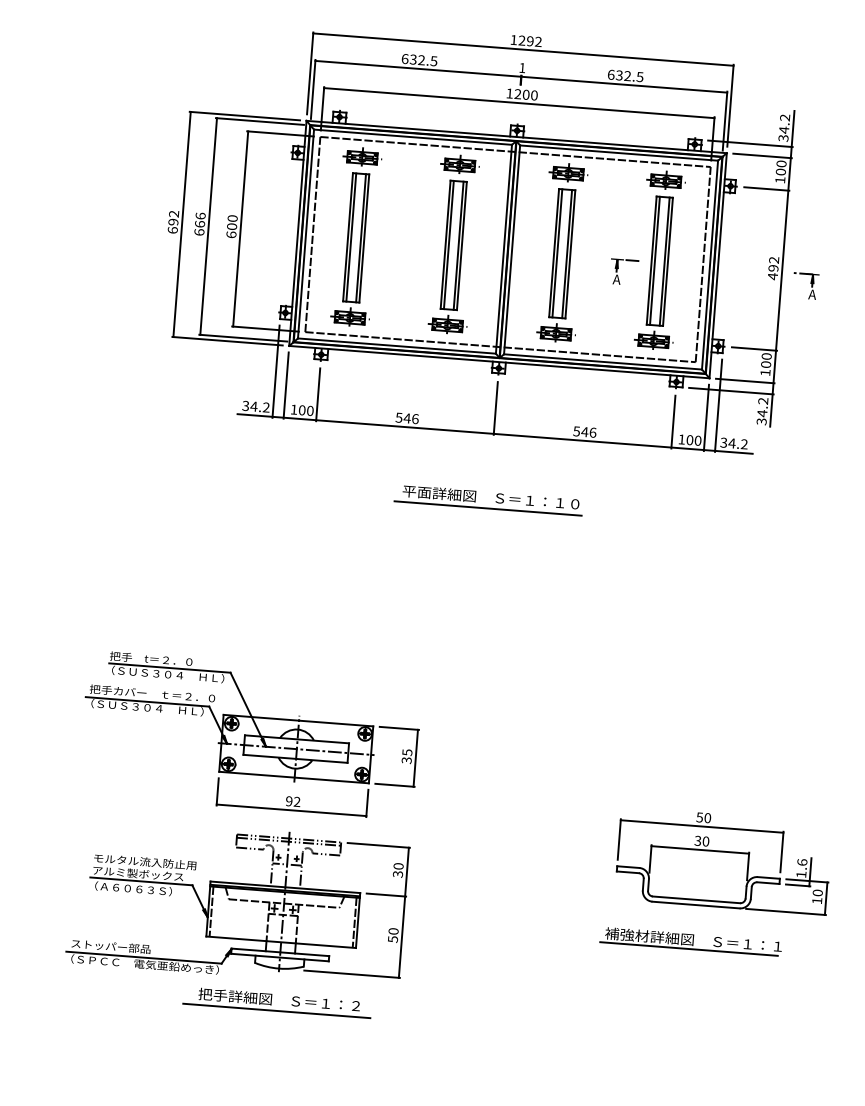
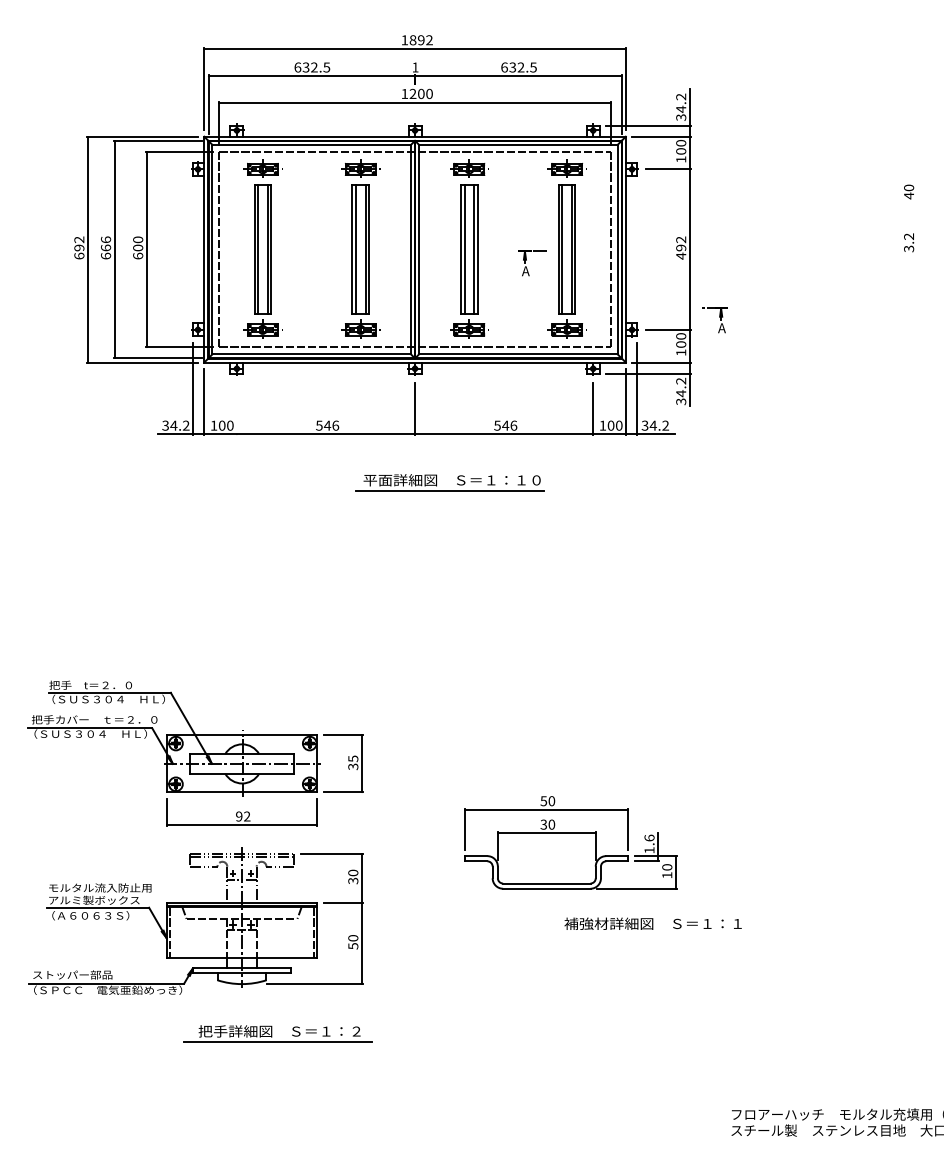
text: (521, 40) -> (412, 40), 1292 -> 1892
part: (805, 286) -> (714, 320), moved
line: (317, 394) -> (236, 408), removed
part: (487, 507) -> (449, 490), moved
part: (723, 860) -> (570, 842), moved
line: (689, 949) -> (649, 933), removed
part: (277, 1001) -> (277, 1033), moved

